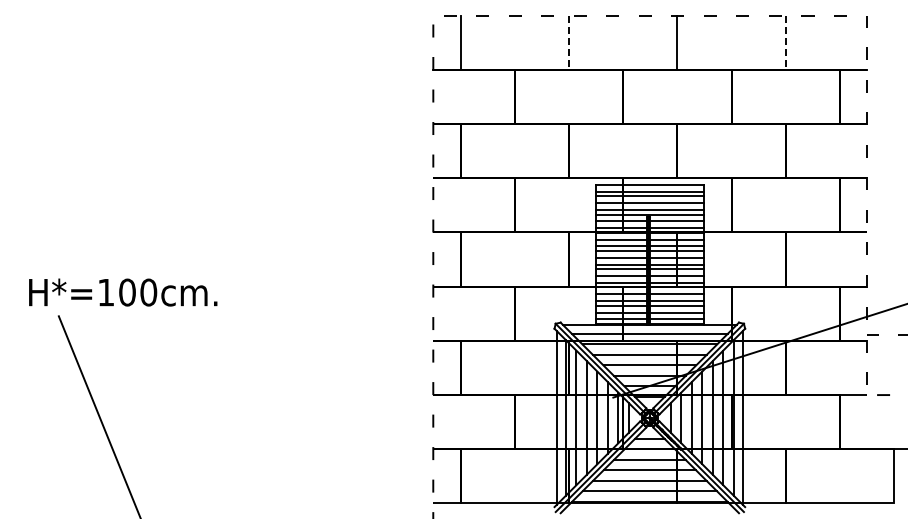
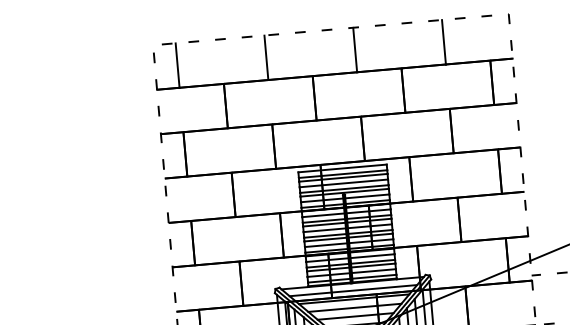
line: (569, 43) -> (266, 58), dashed -> solid
line: (785, 43) -> (443, 42), dashed -> solid

